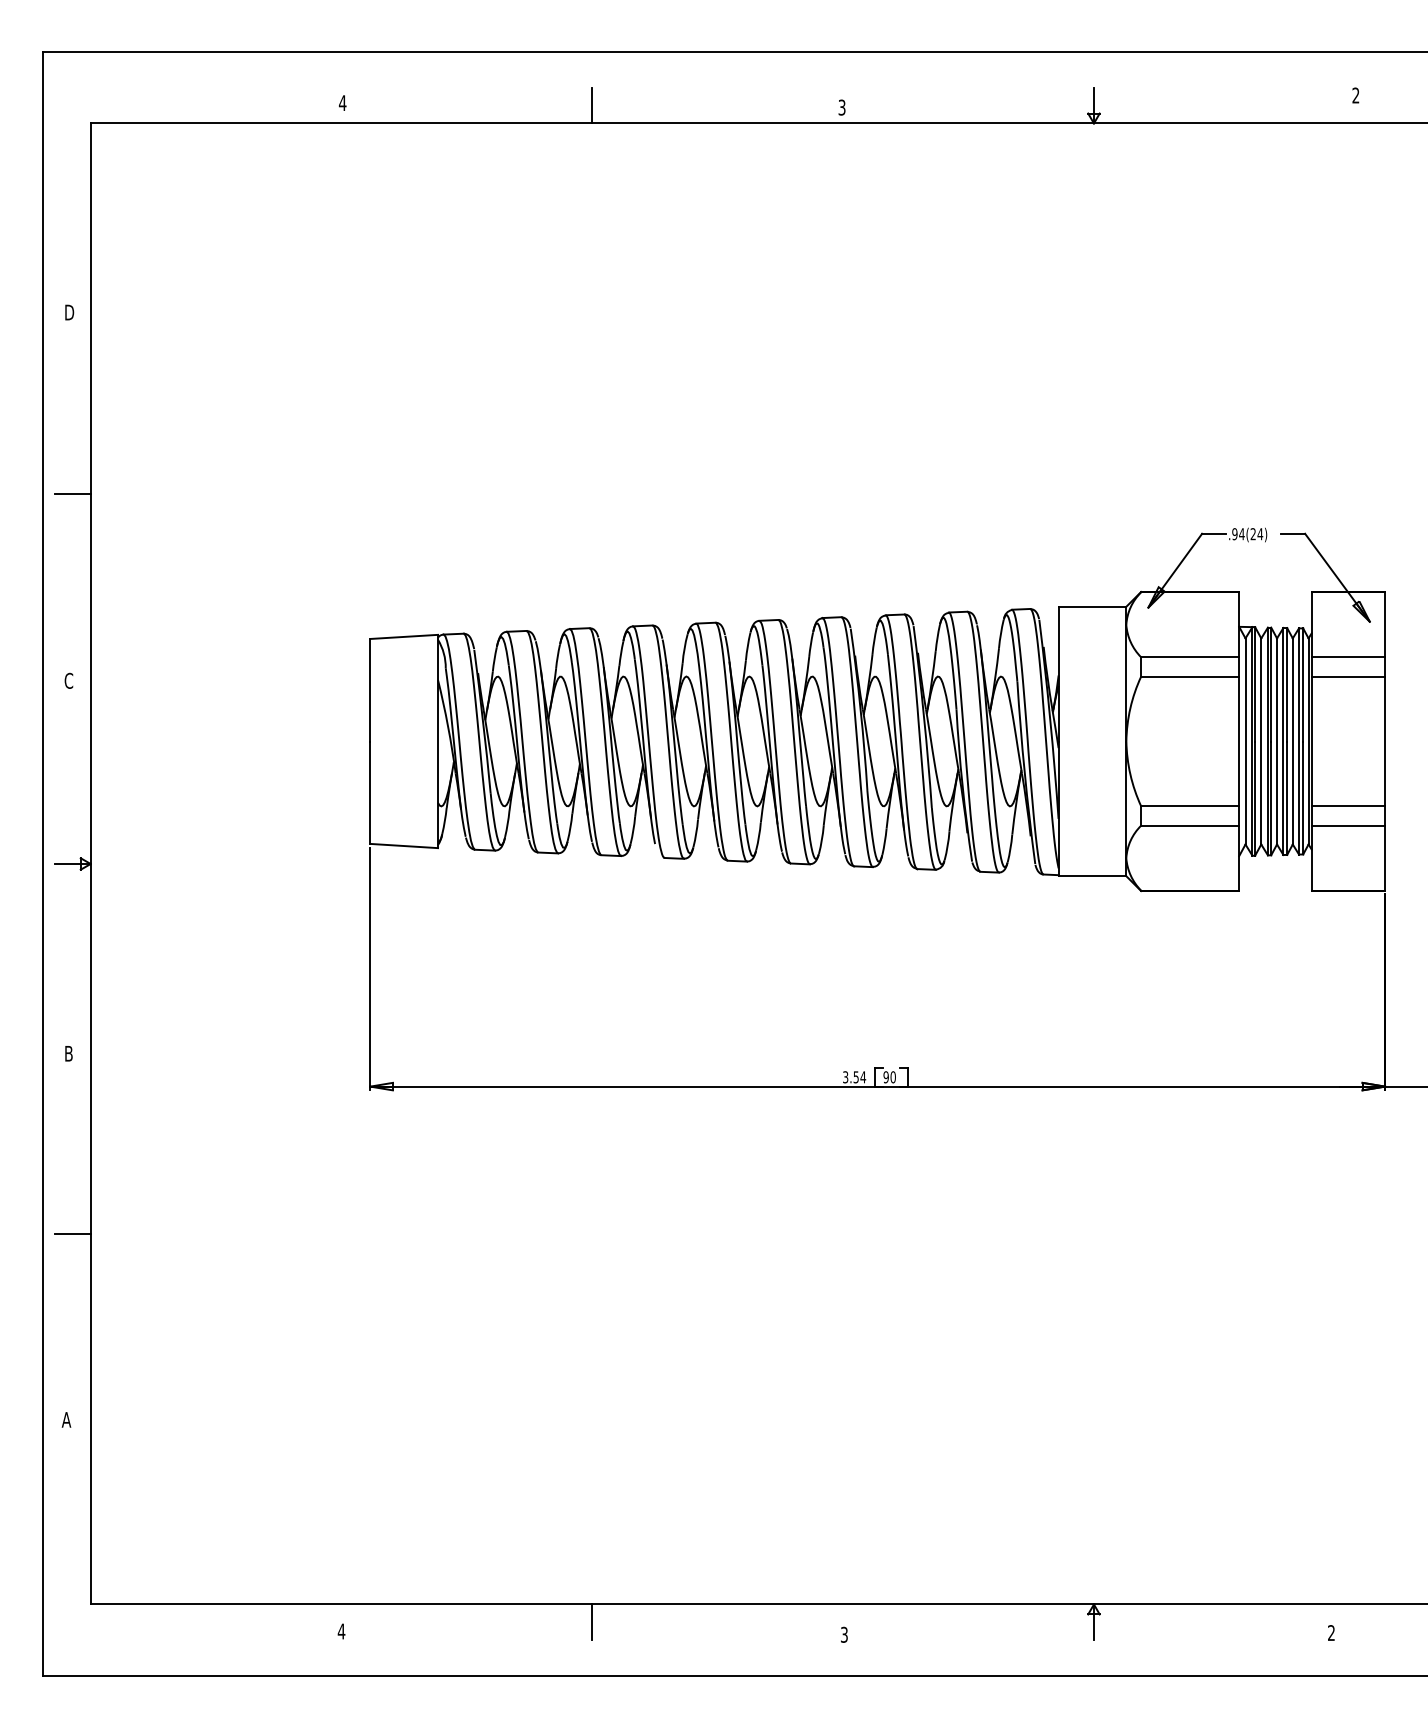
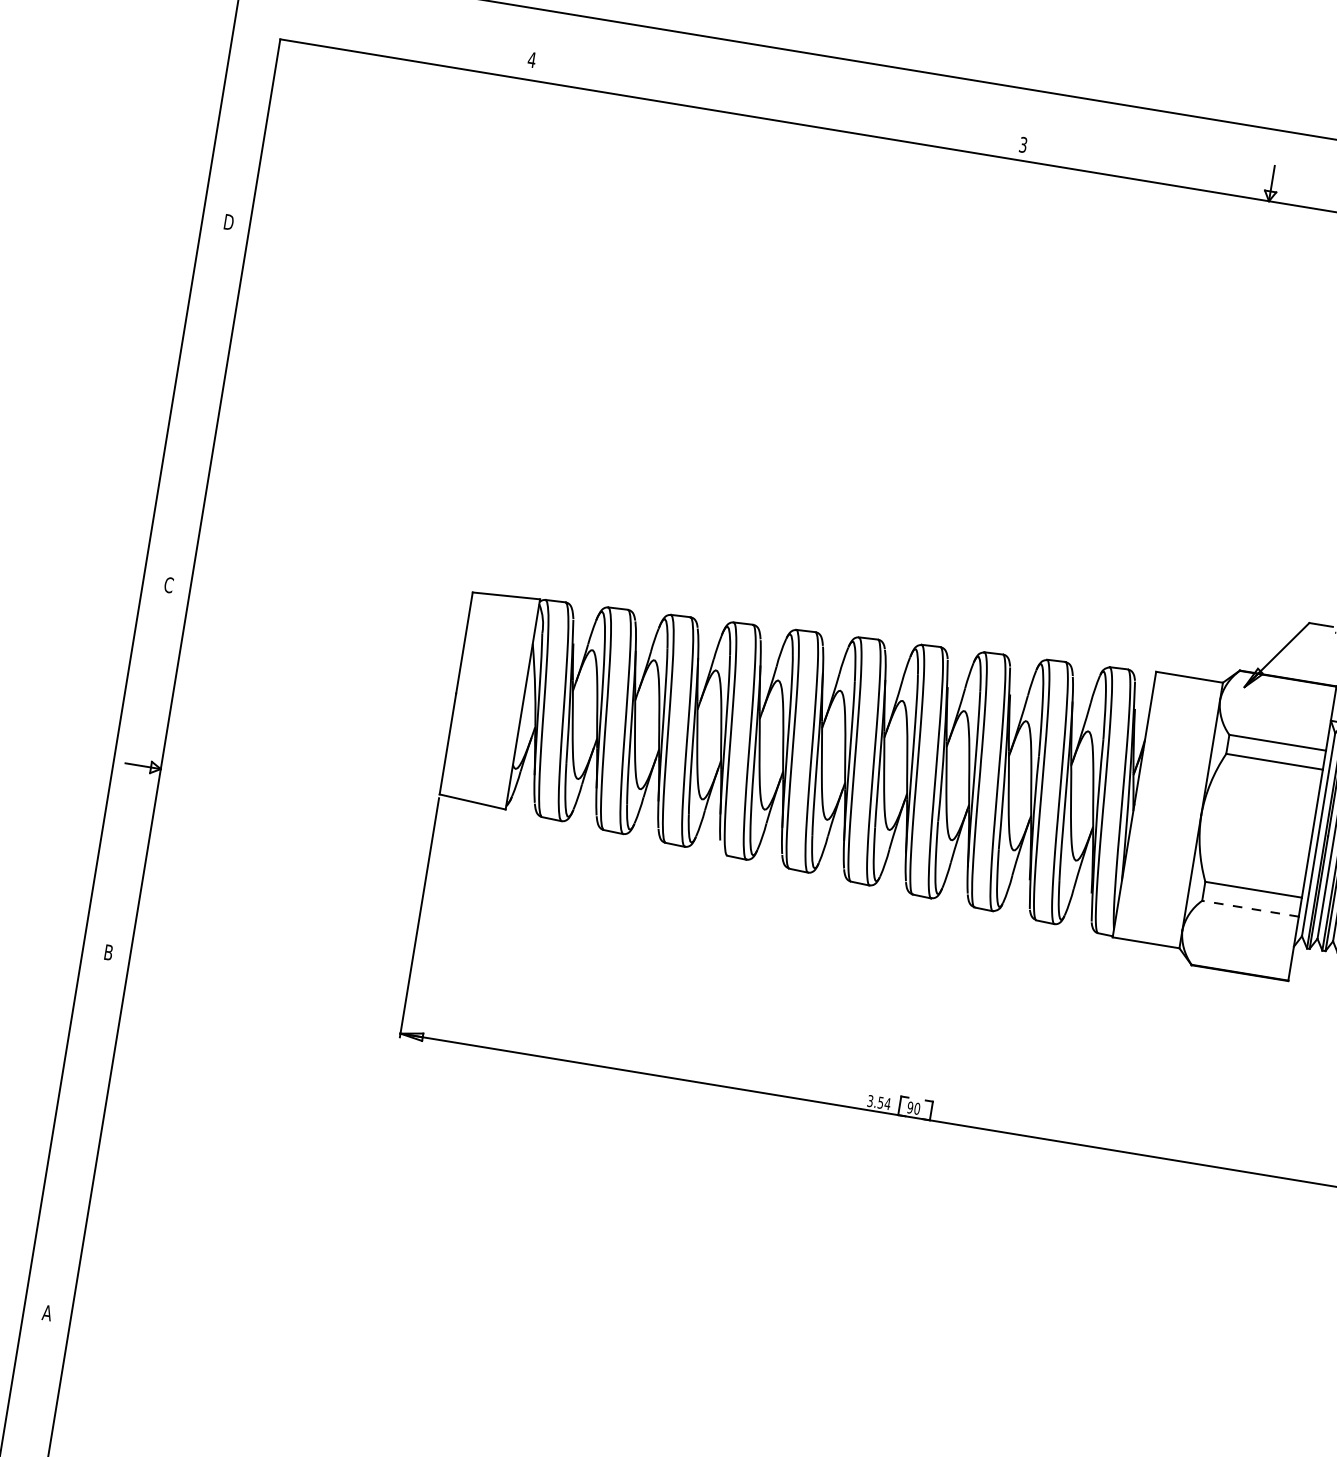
line: (592, 105) -> (777, 102), removed
line: (72, 493) -> (202, 401), removed
line: (1189, 825) -> (1249, 908), solid -> dashed
line: (72, 1234) -> (83, 1131), removed

